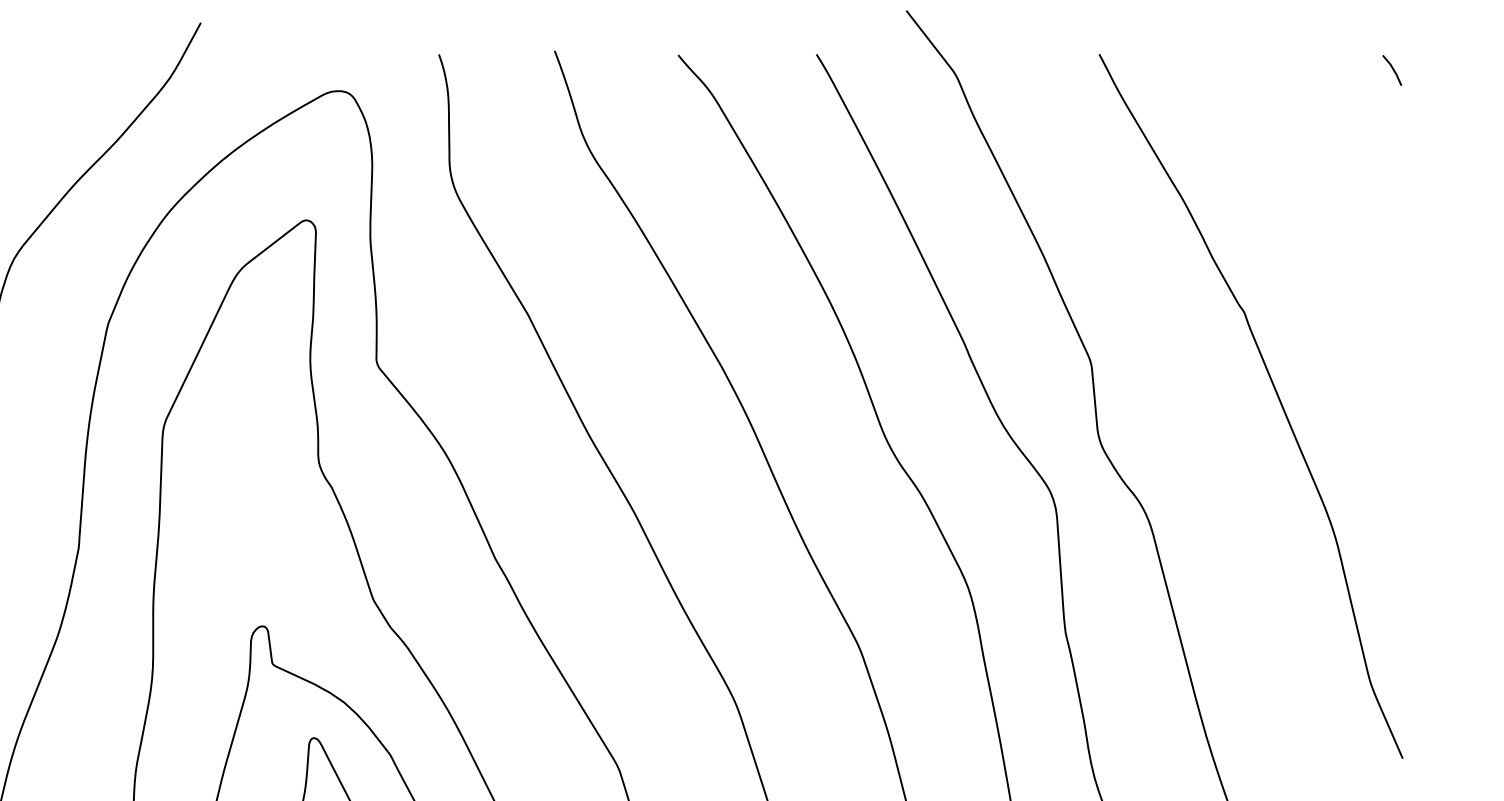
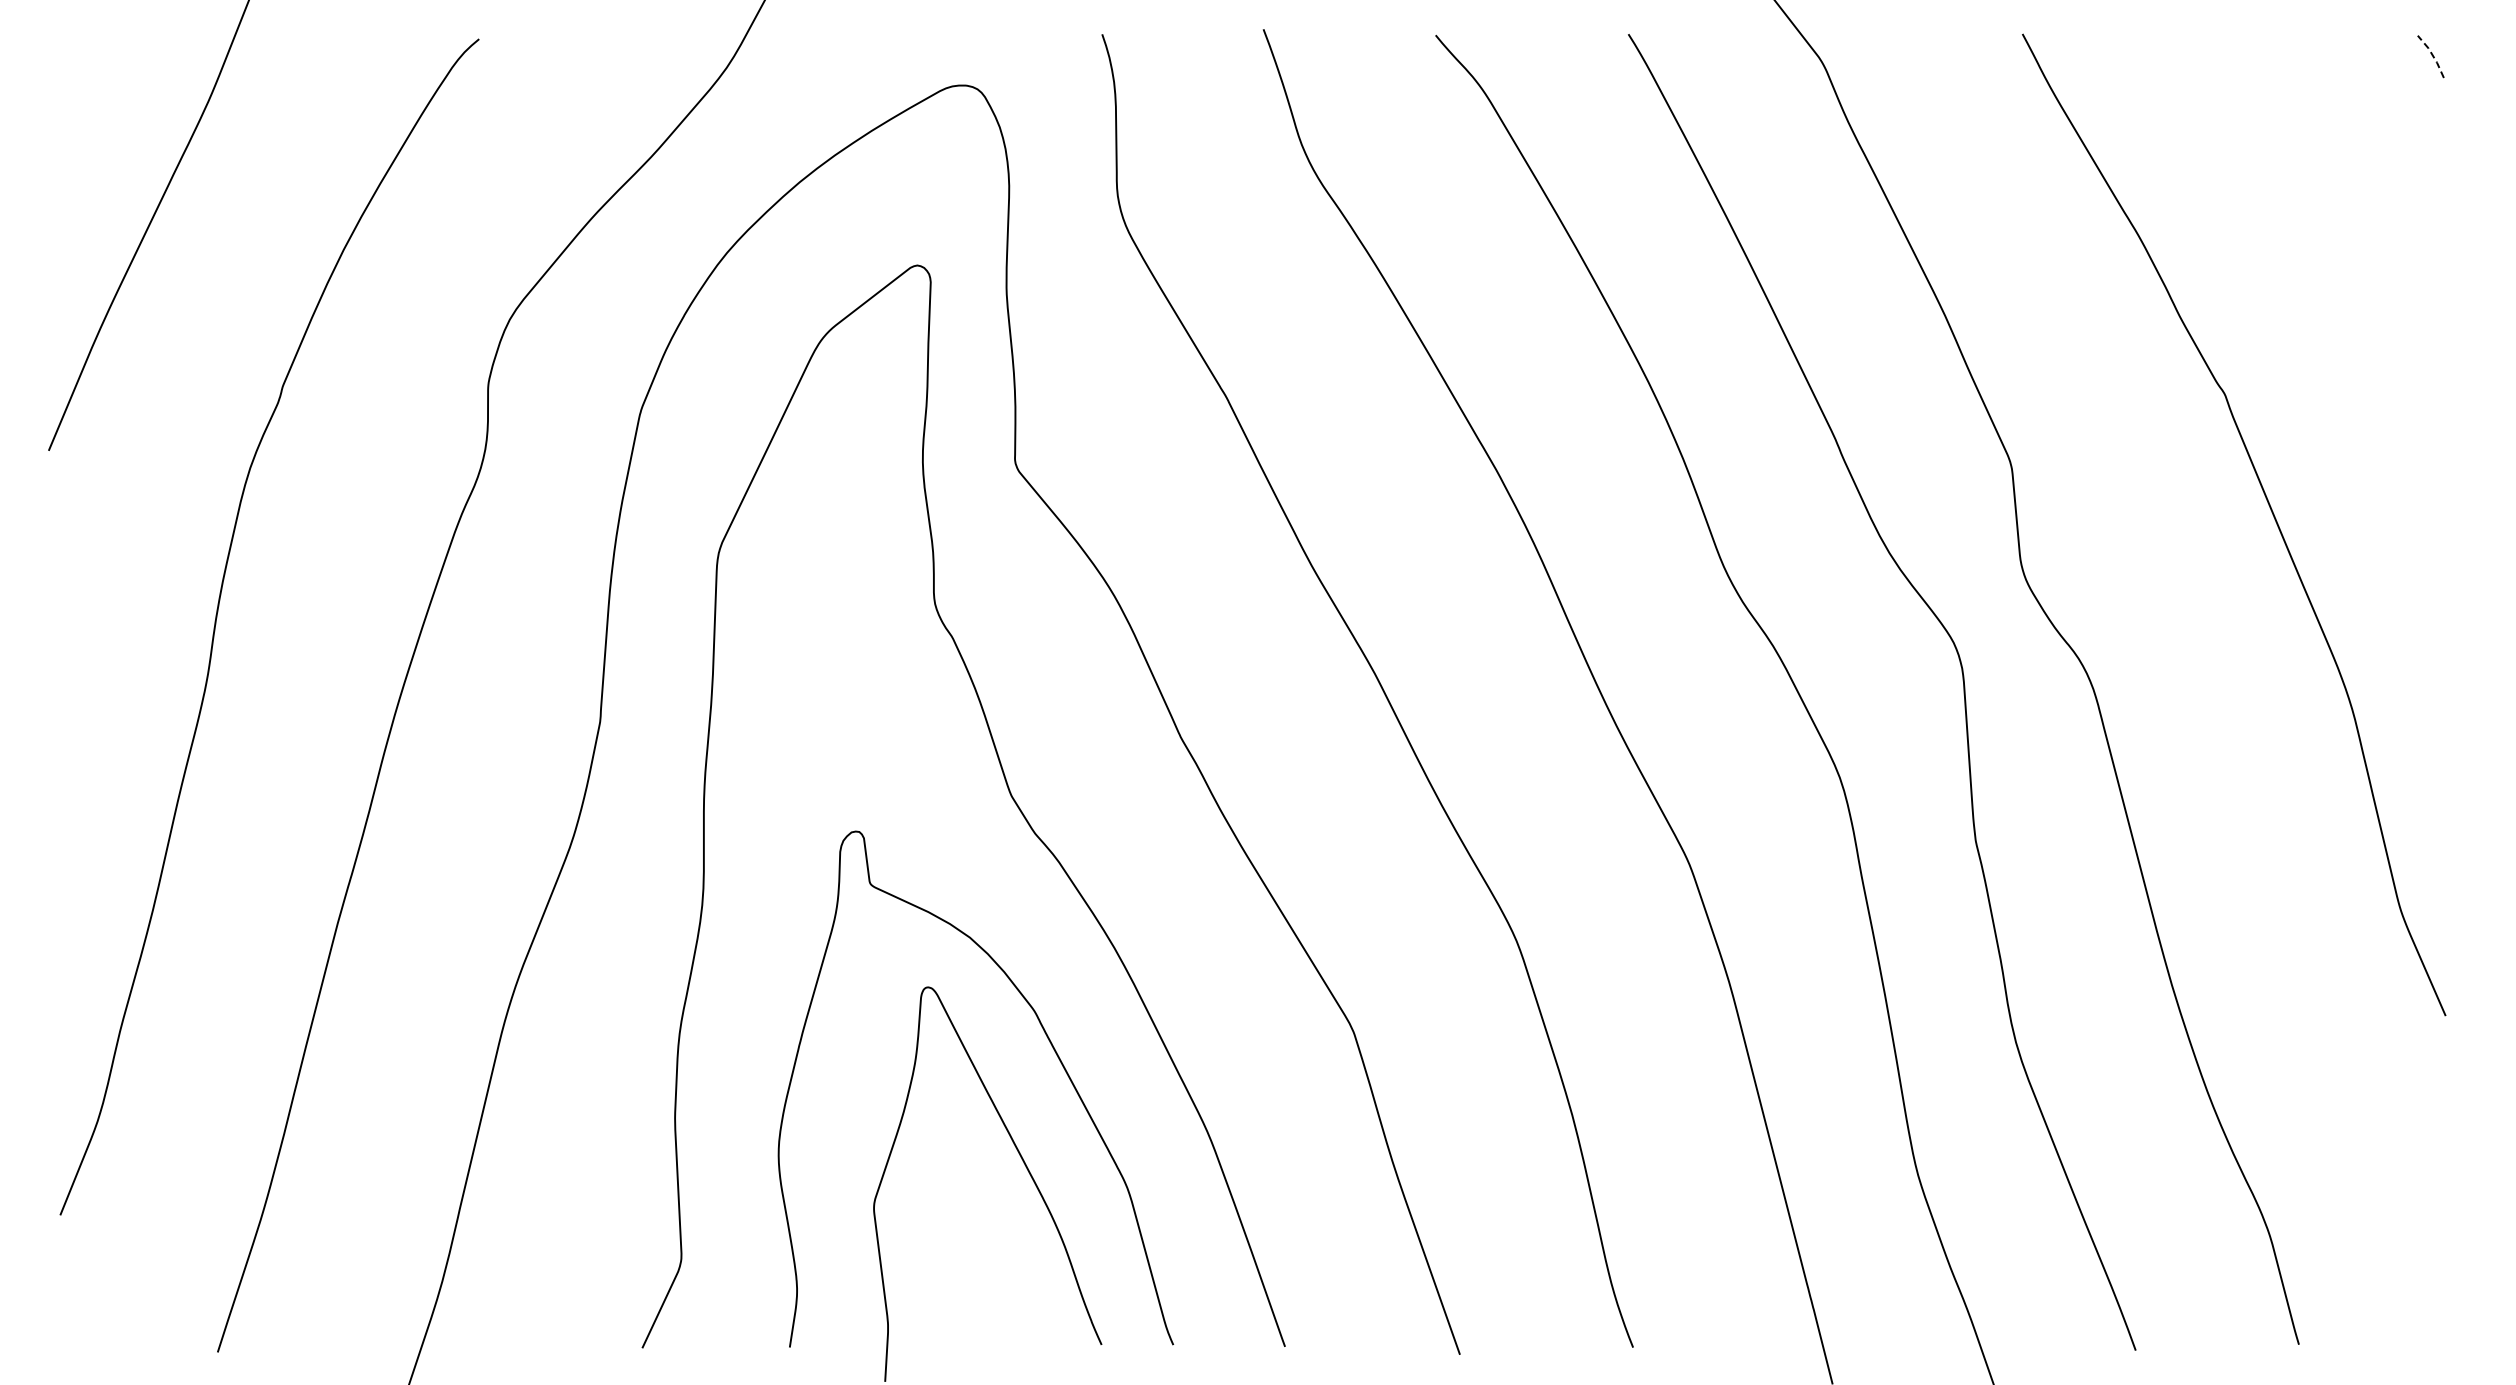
line: (1393, 69) -> (2432, 55), solid -> dashed

